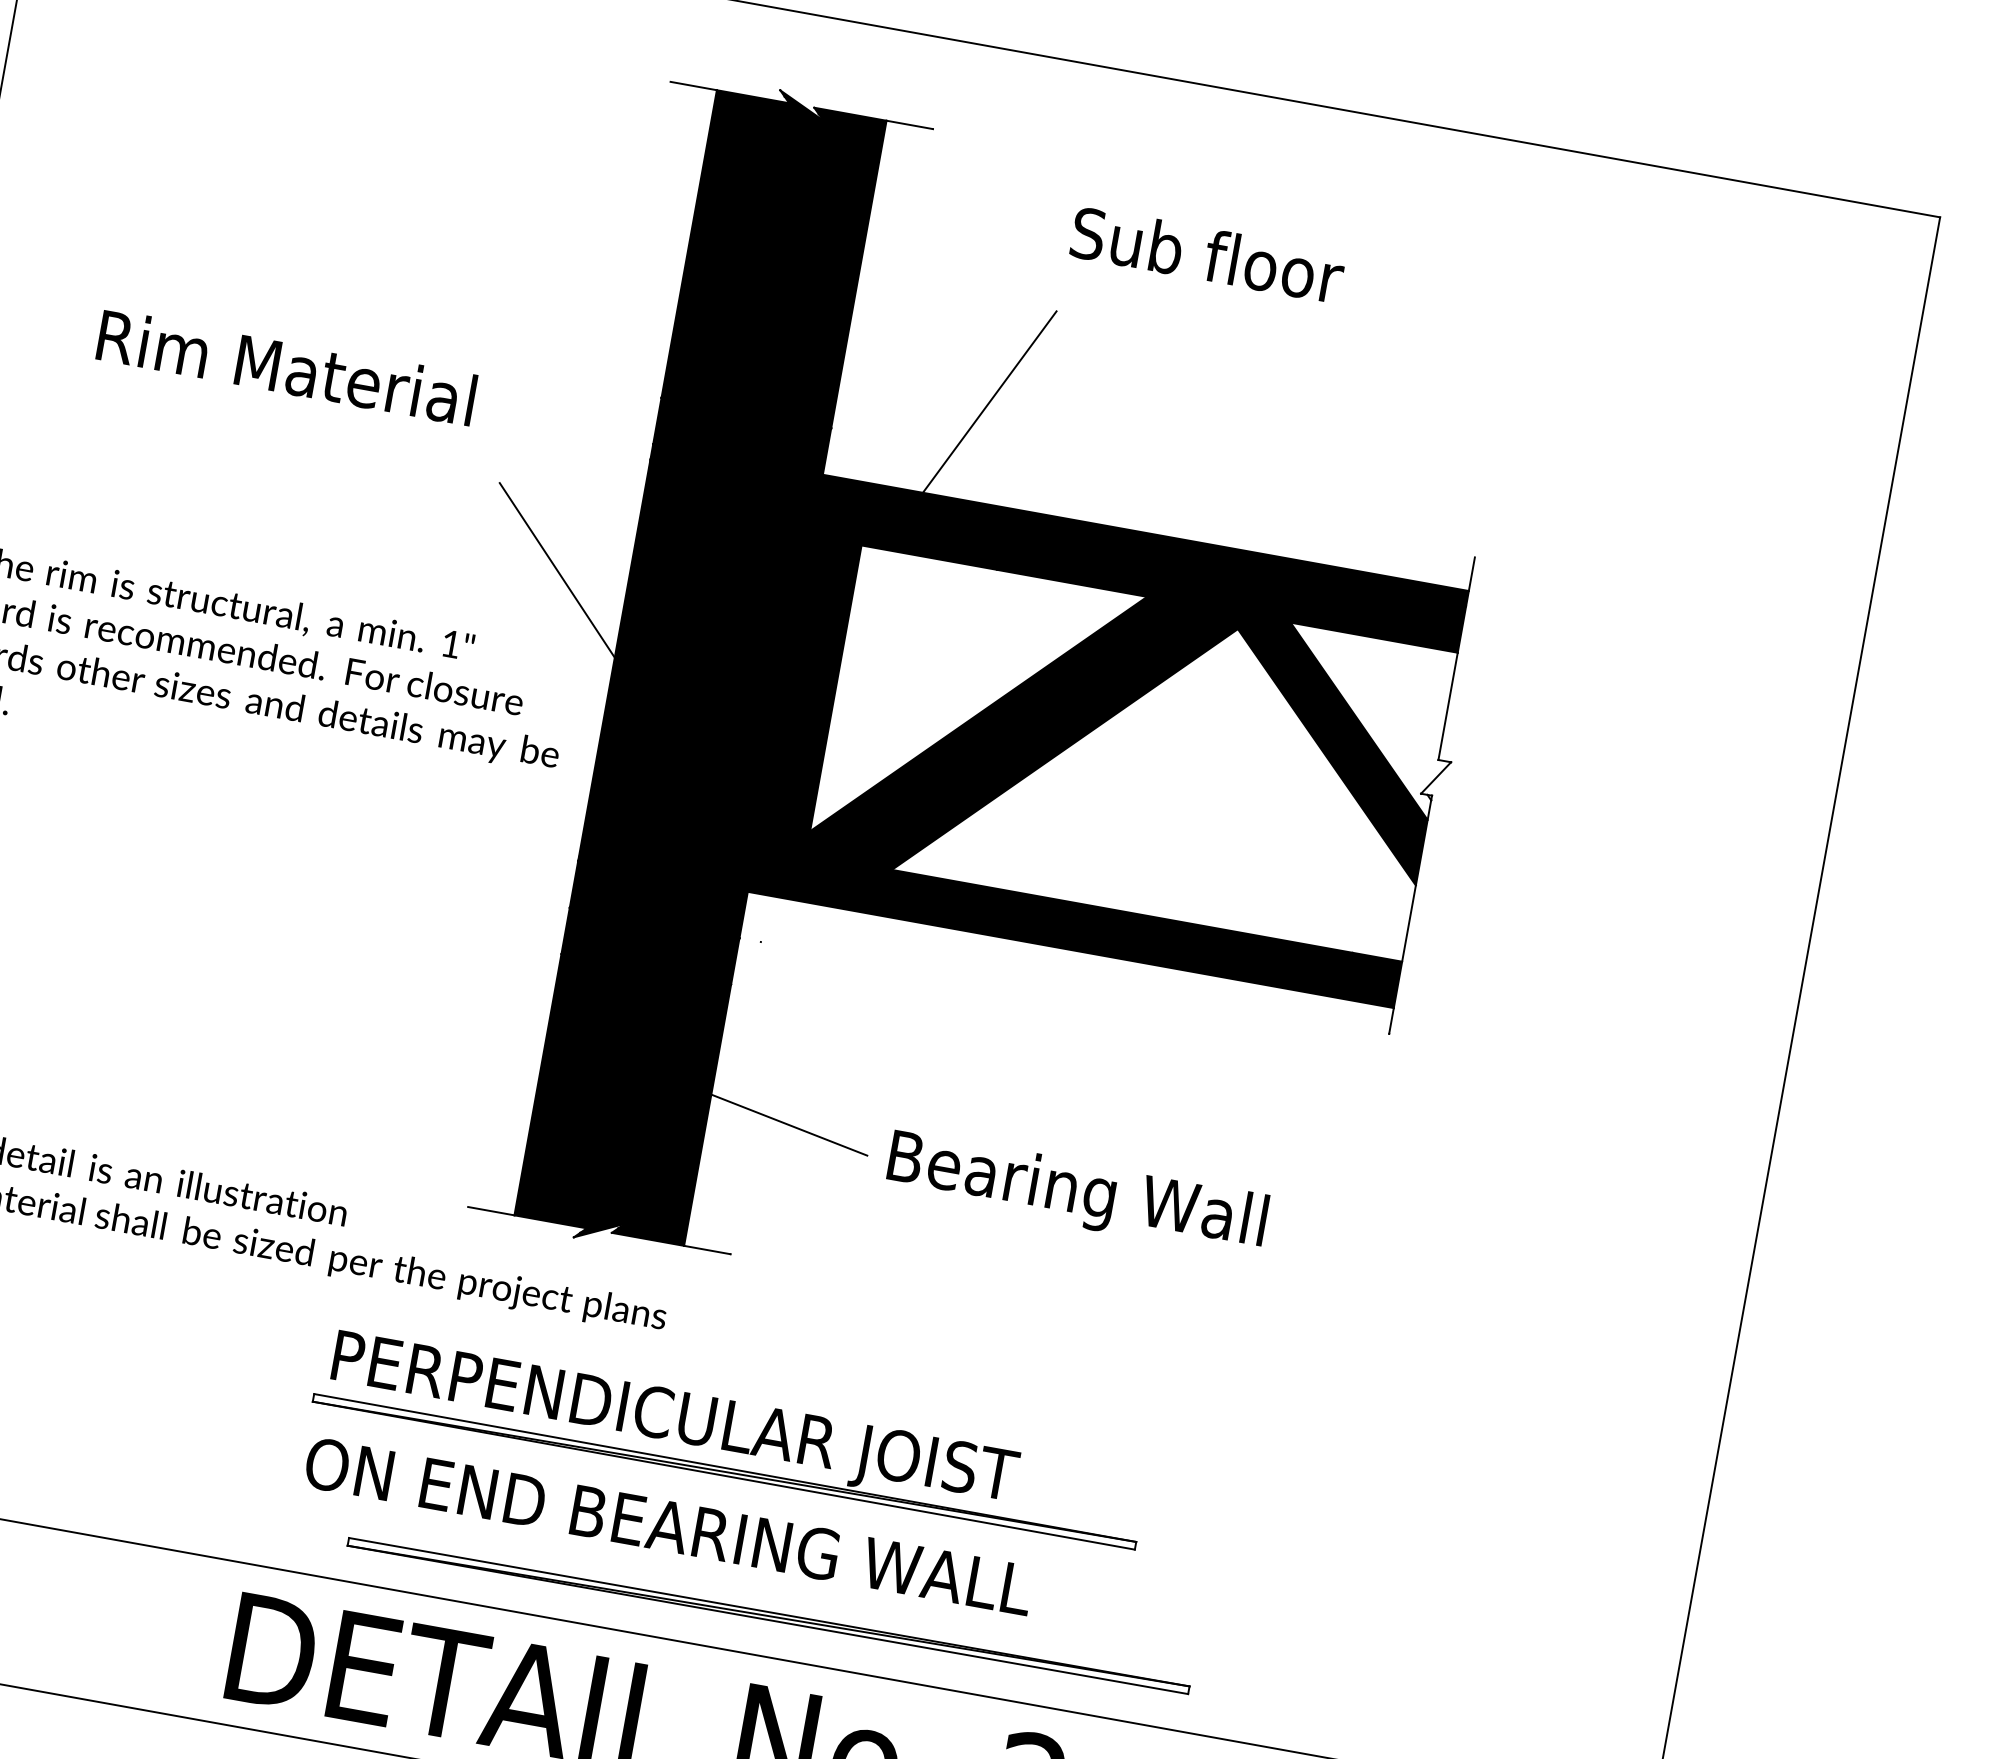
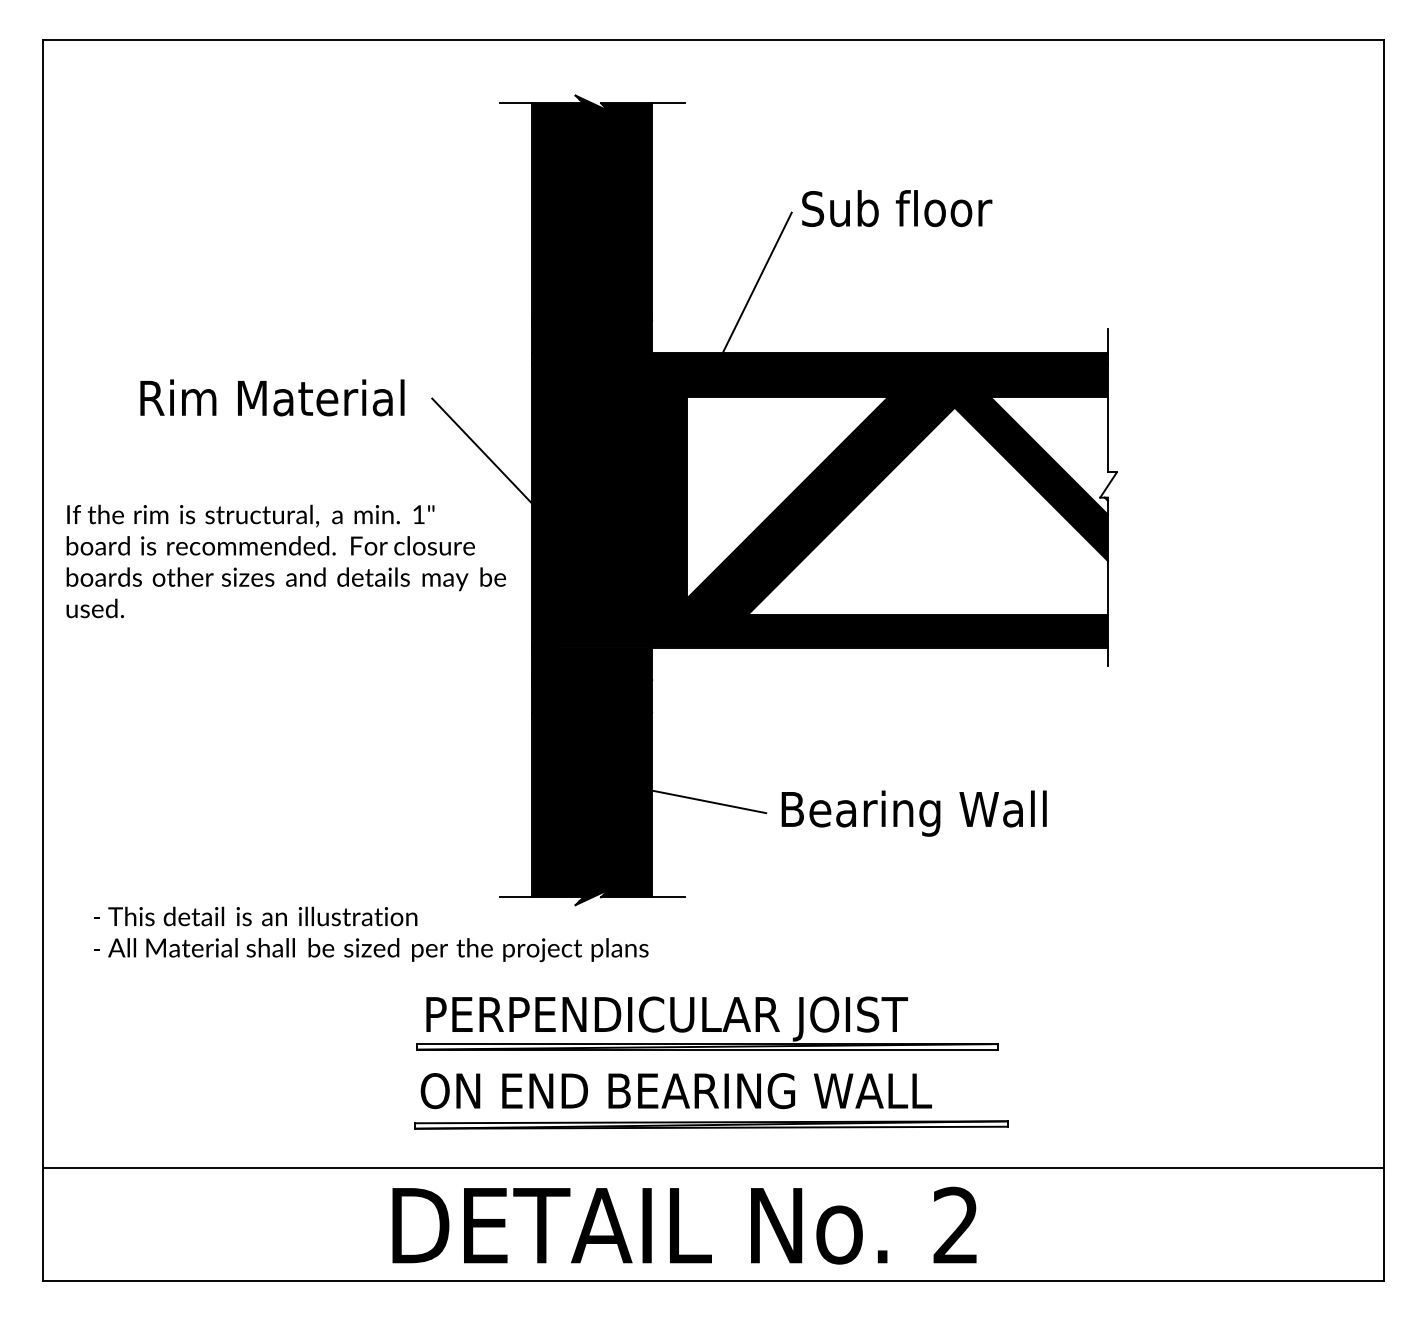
text: (1208, 254) -> (897, 208), moved
text: (286, 367) -> (272, 397), moved
part: (768, 1615) -> (711, 1124), moved

